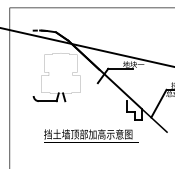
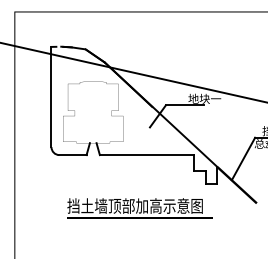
line: (33, 63) -> (51, 97), added
line: (95, 101) -> (146, 155), added

